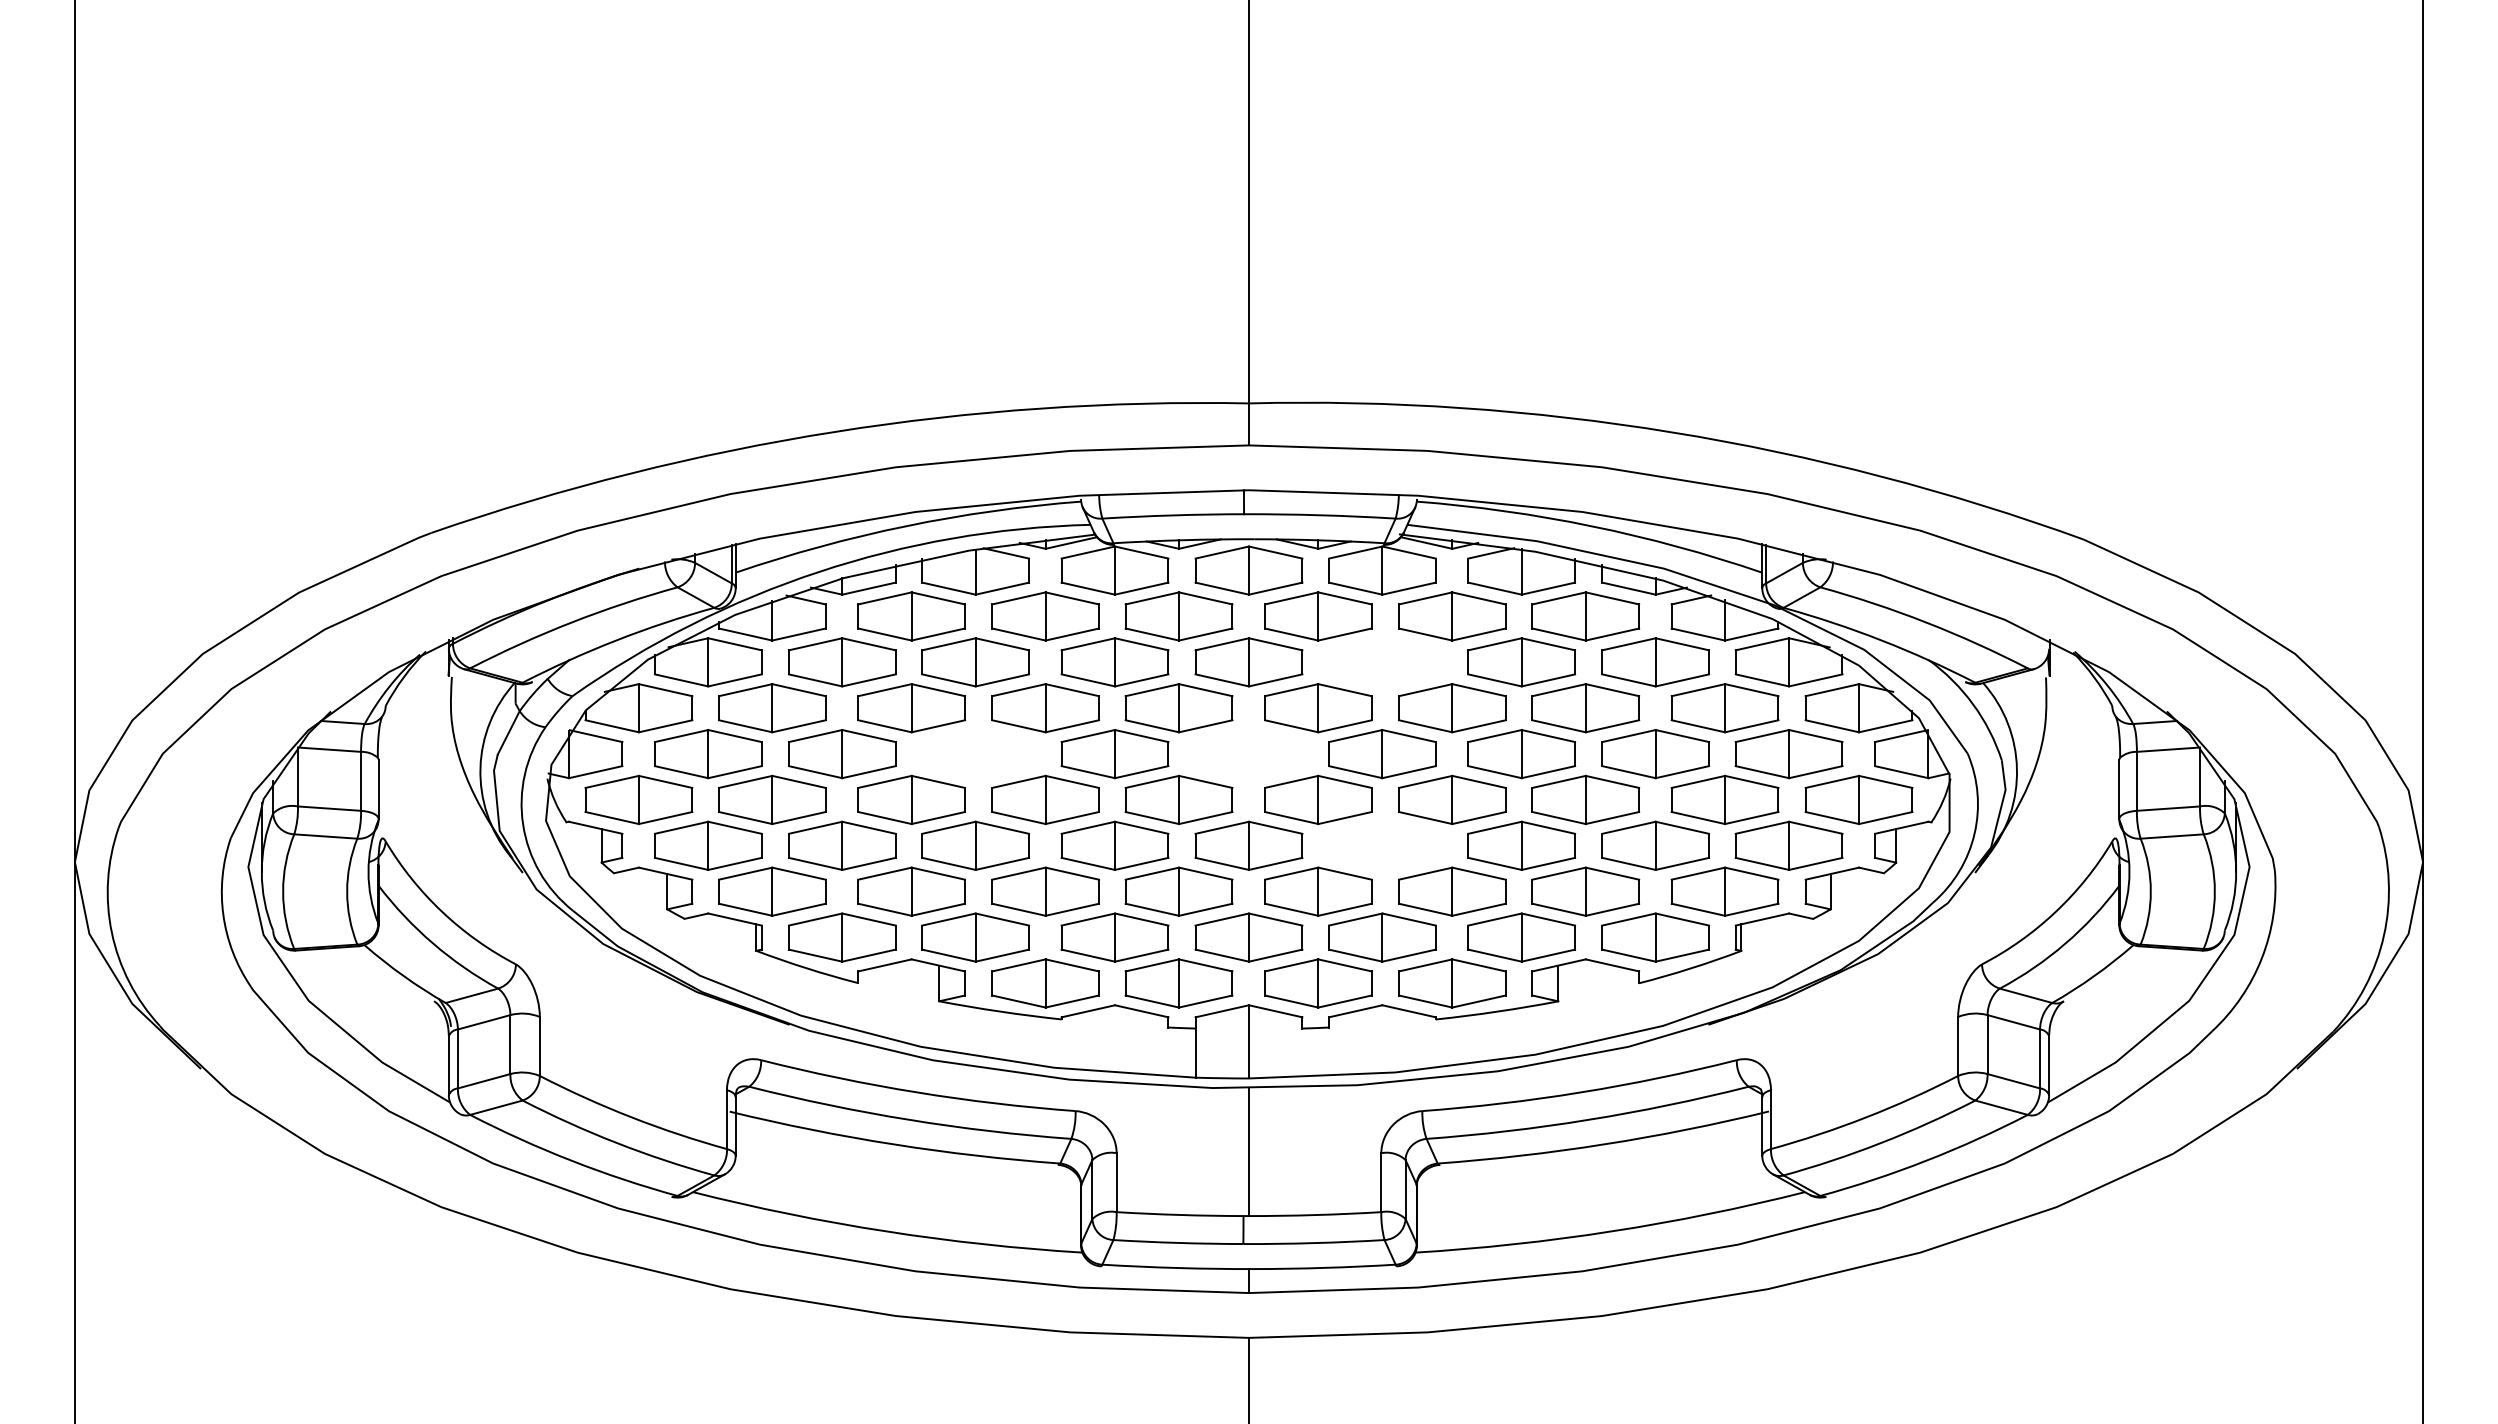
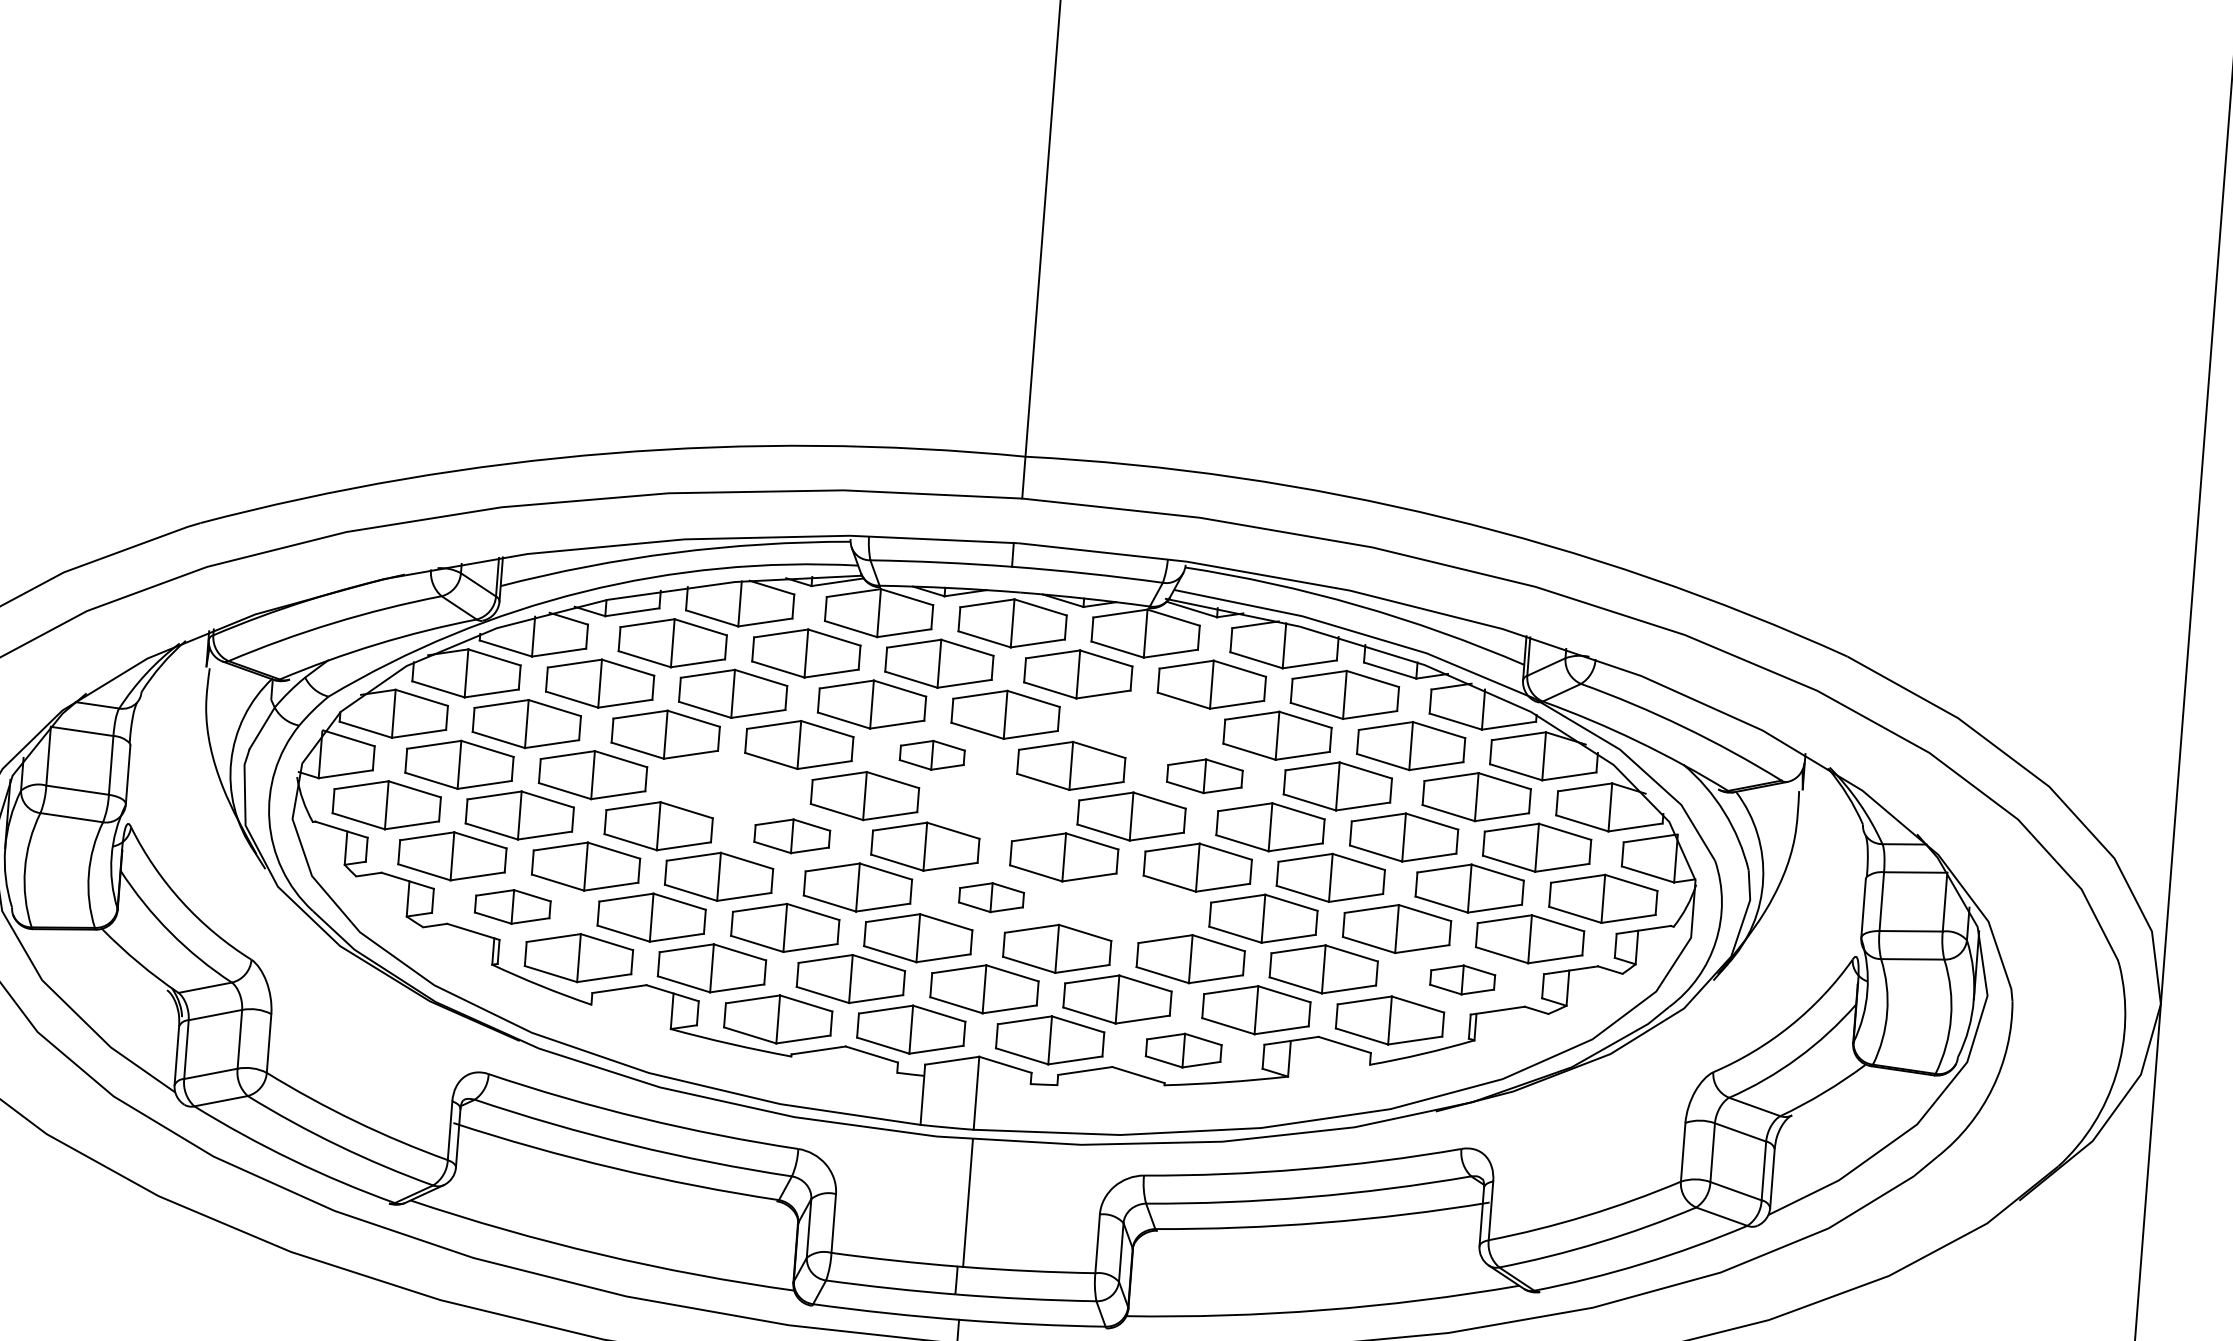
part: (1178, 708) -> (931, 755), size x0.6
part: (1452, 708) -> (1204, 776), size x0.7
part: (1045, 799) -> (792, 836), size x0.7
part: (1248, 845) -> (991, 897), size x0.6
part: (772, 891) -> (512, 906), size x0.7
part: (1724, 891) -> (1462, 979), size x0.6
part: (1452, 983) -> (1183, 1050), size x0.7

